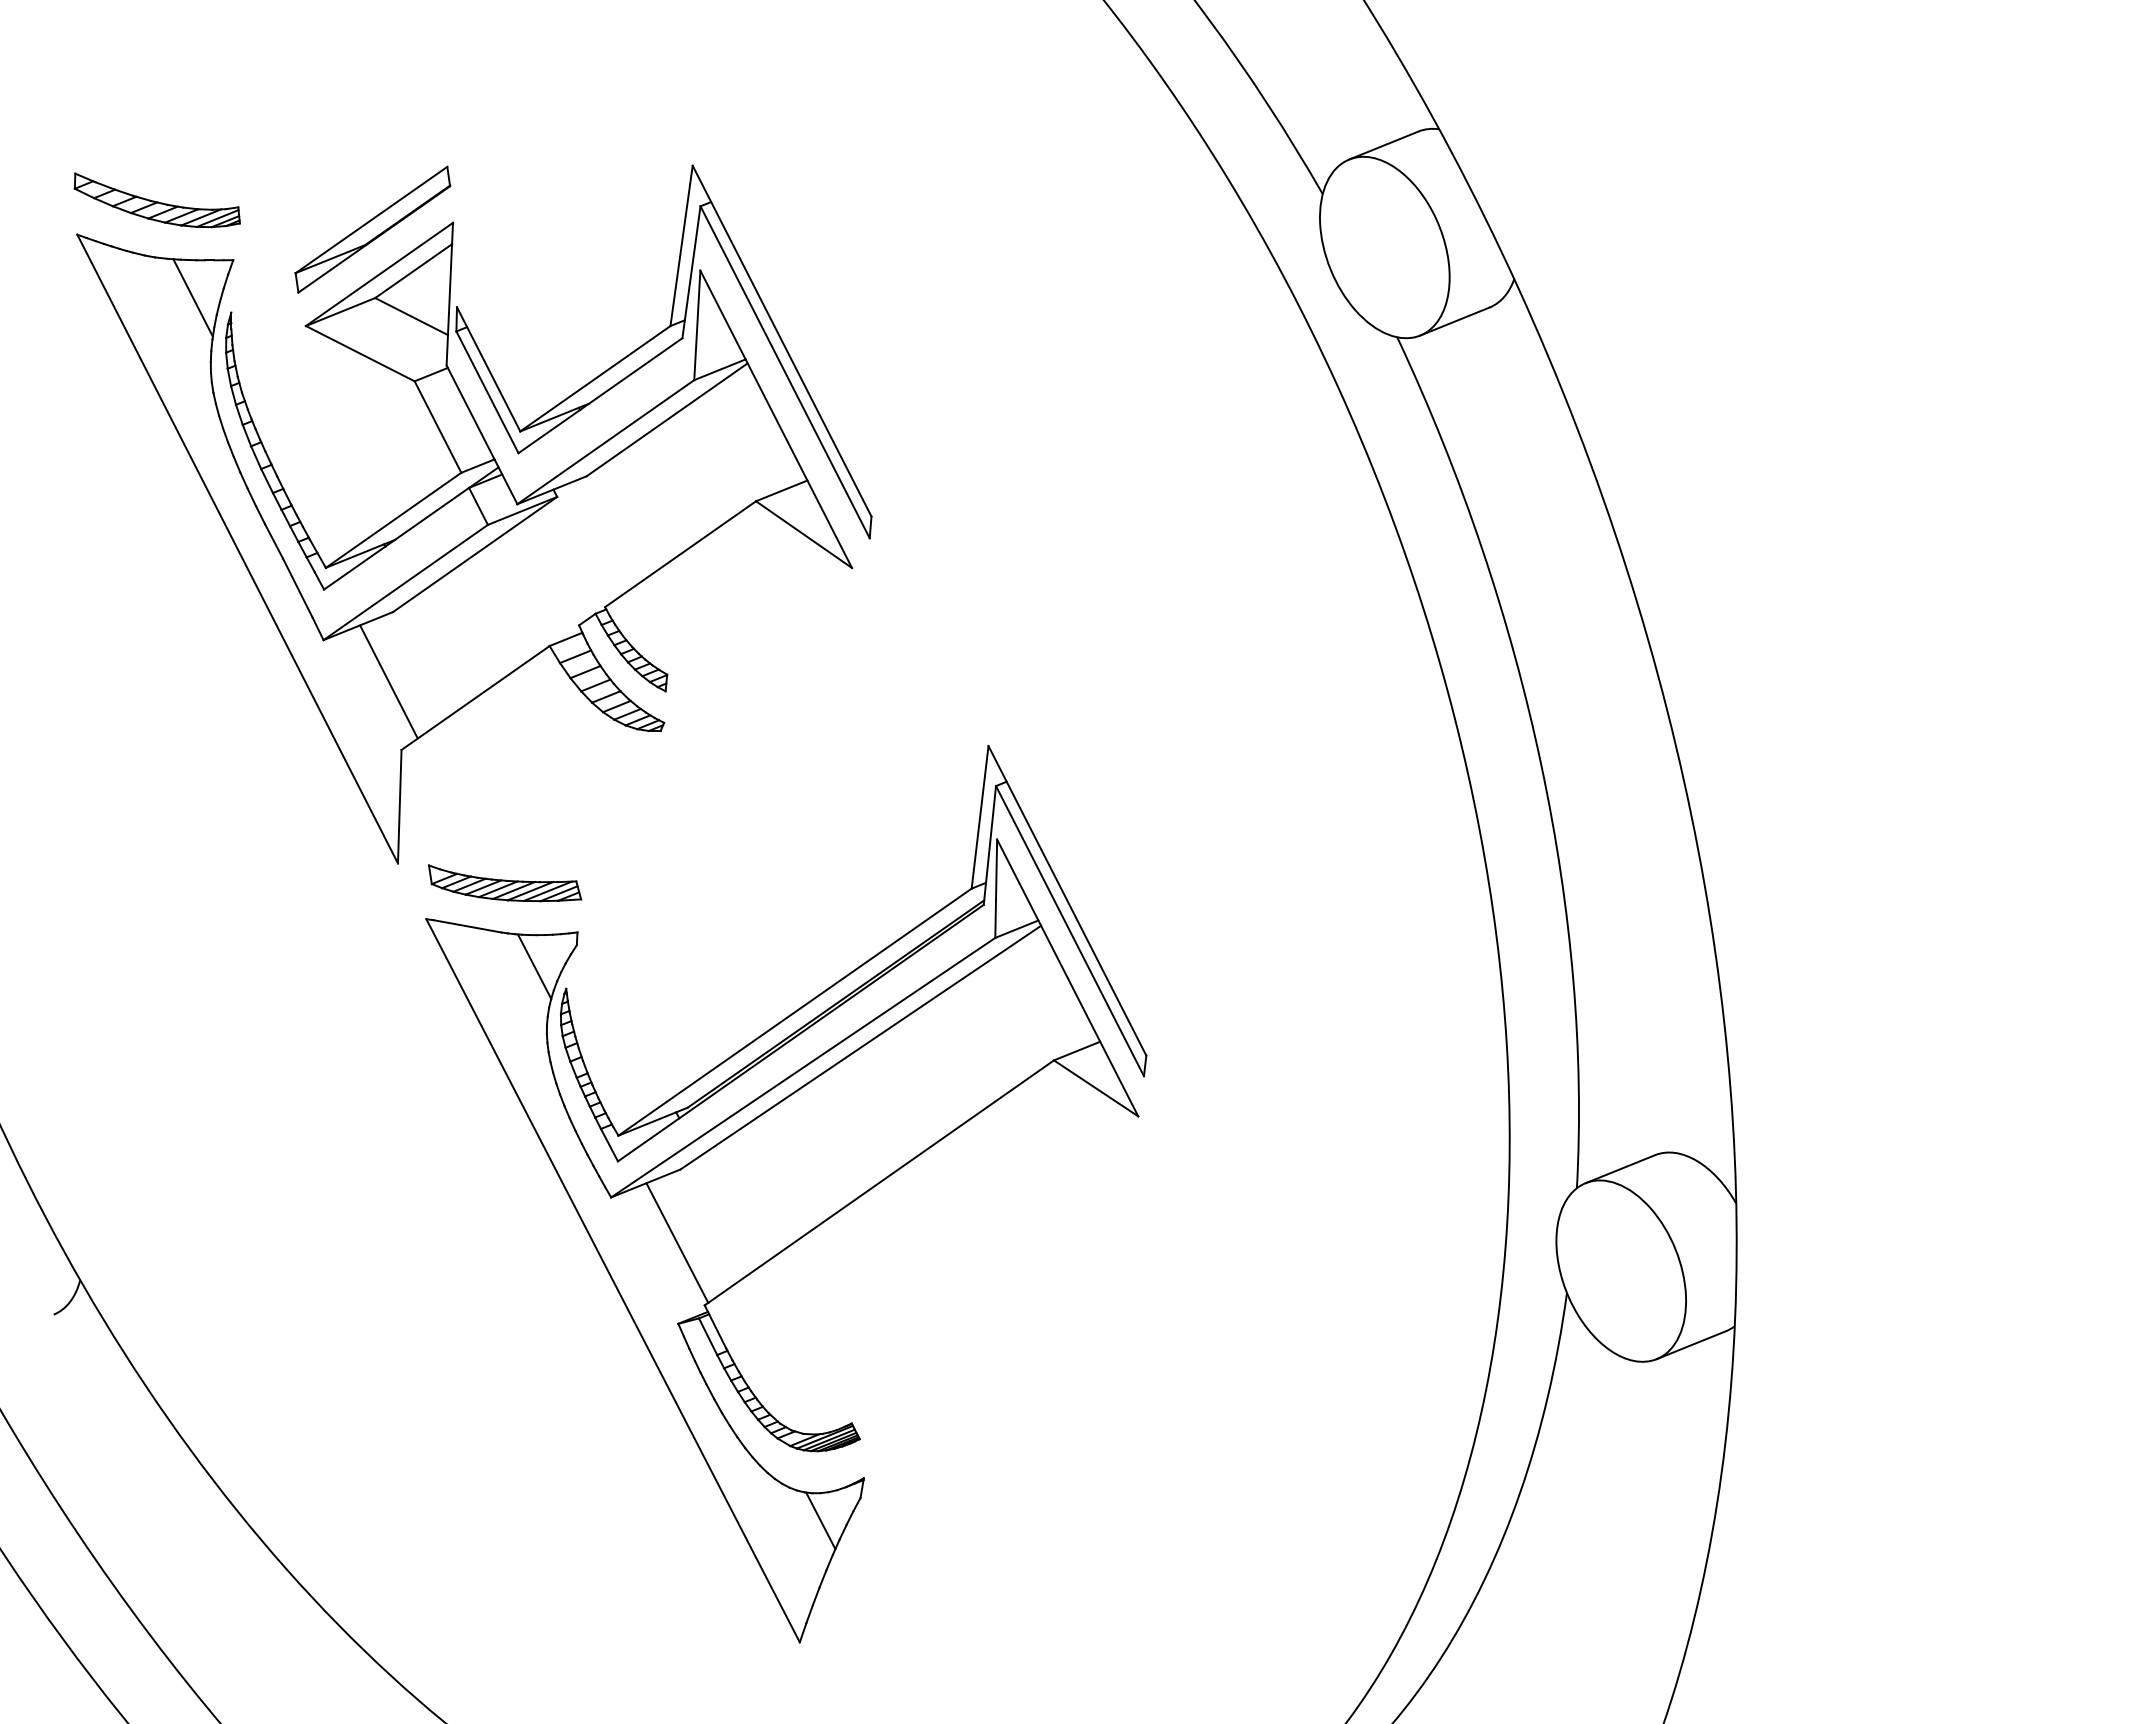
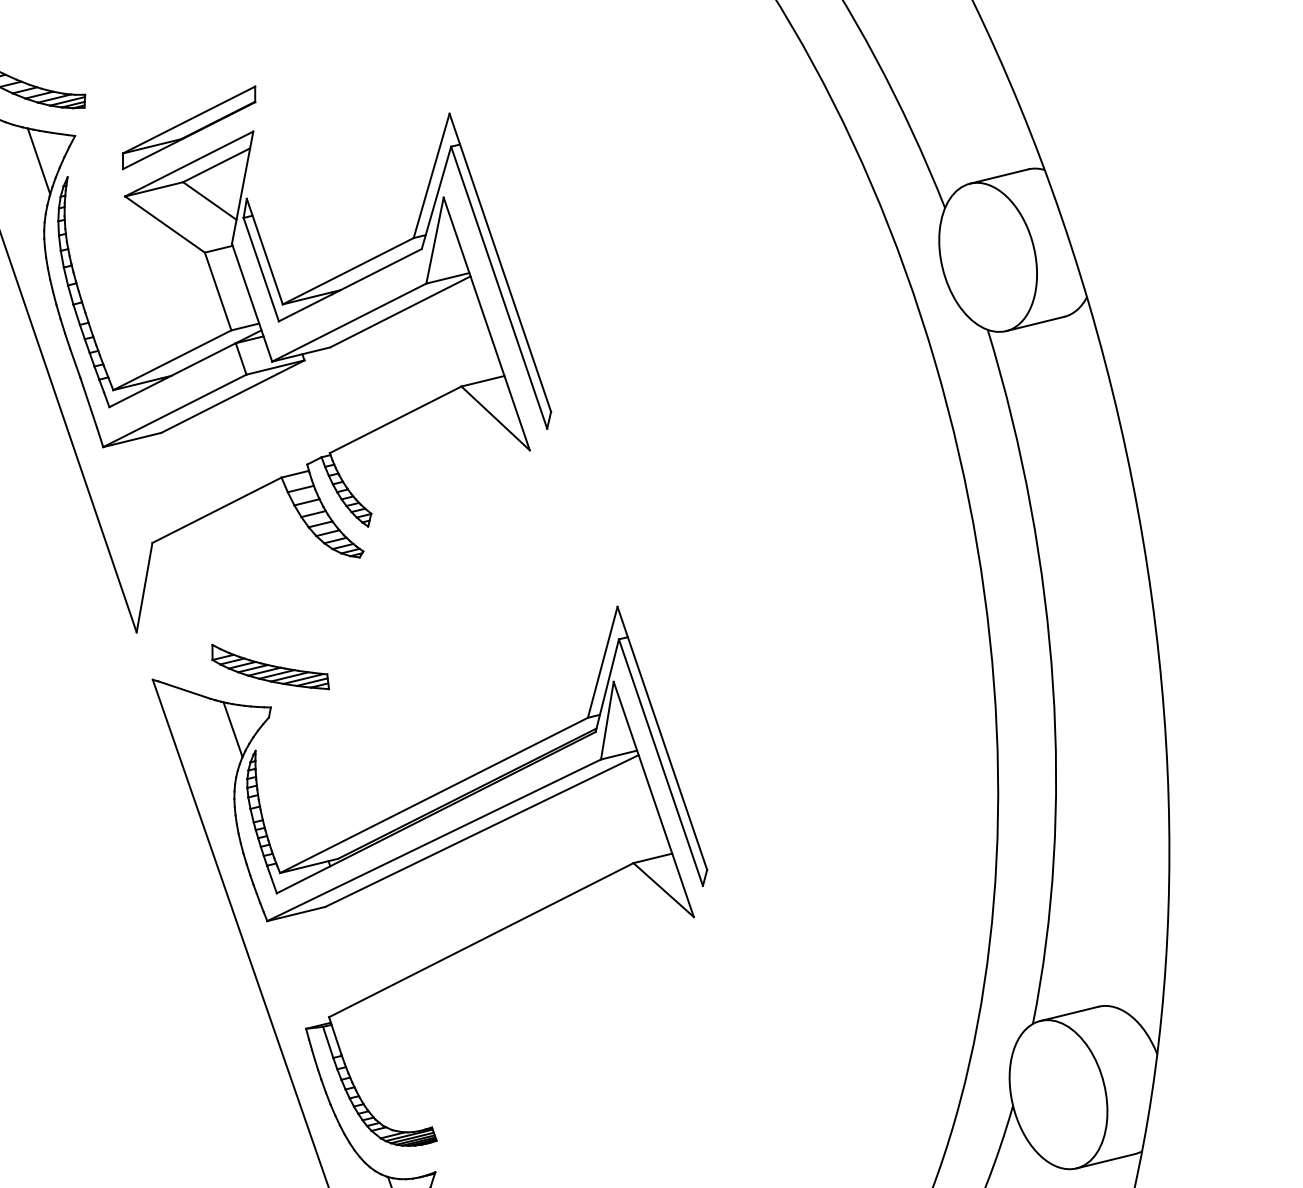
line: (388, 681) -> (149, 487), removed
part: (505, 883) -> (270, 667), moved
line: (677, 1242) -> (314, 964), removed

